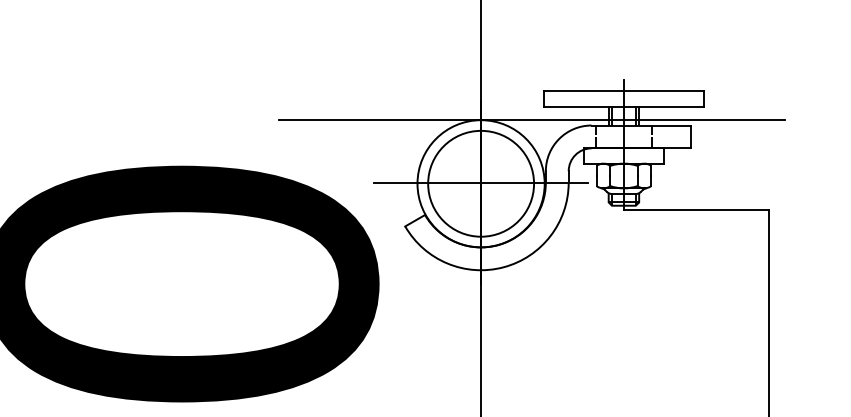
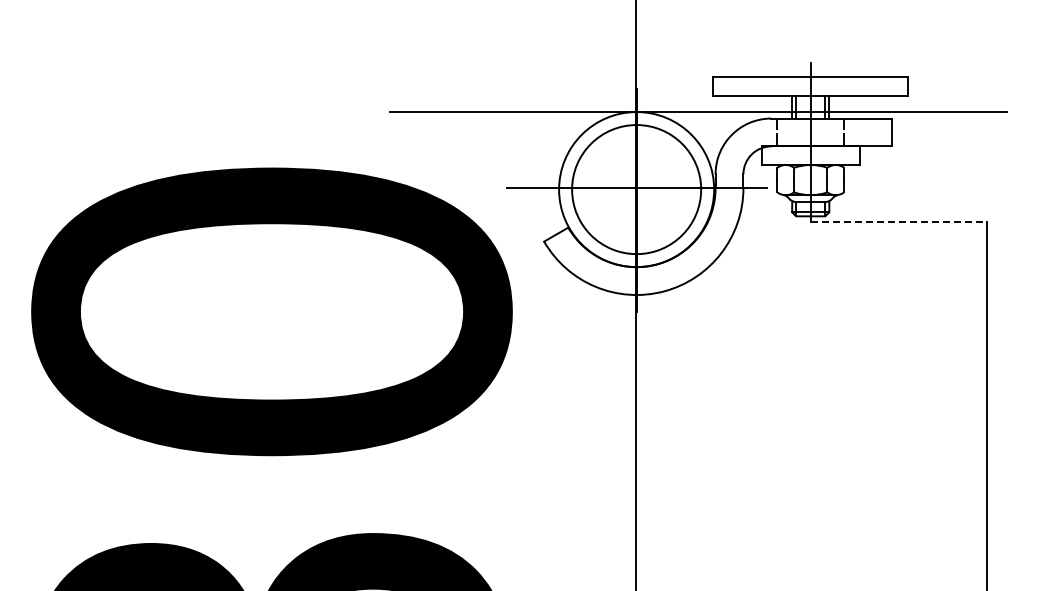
line: (696, 209) -> (899, 221), solid -> dashed

